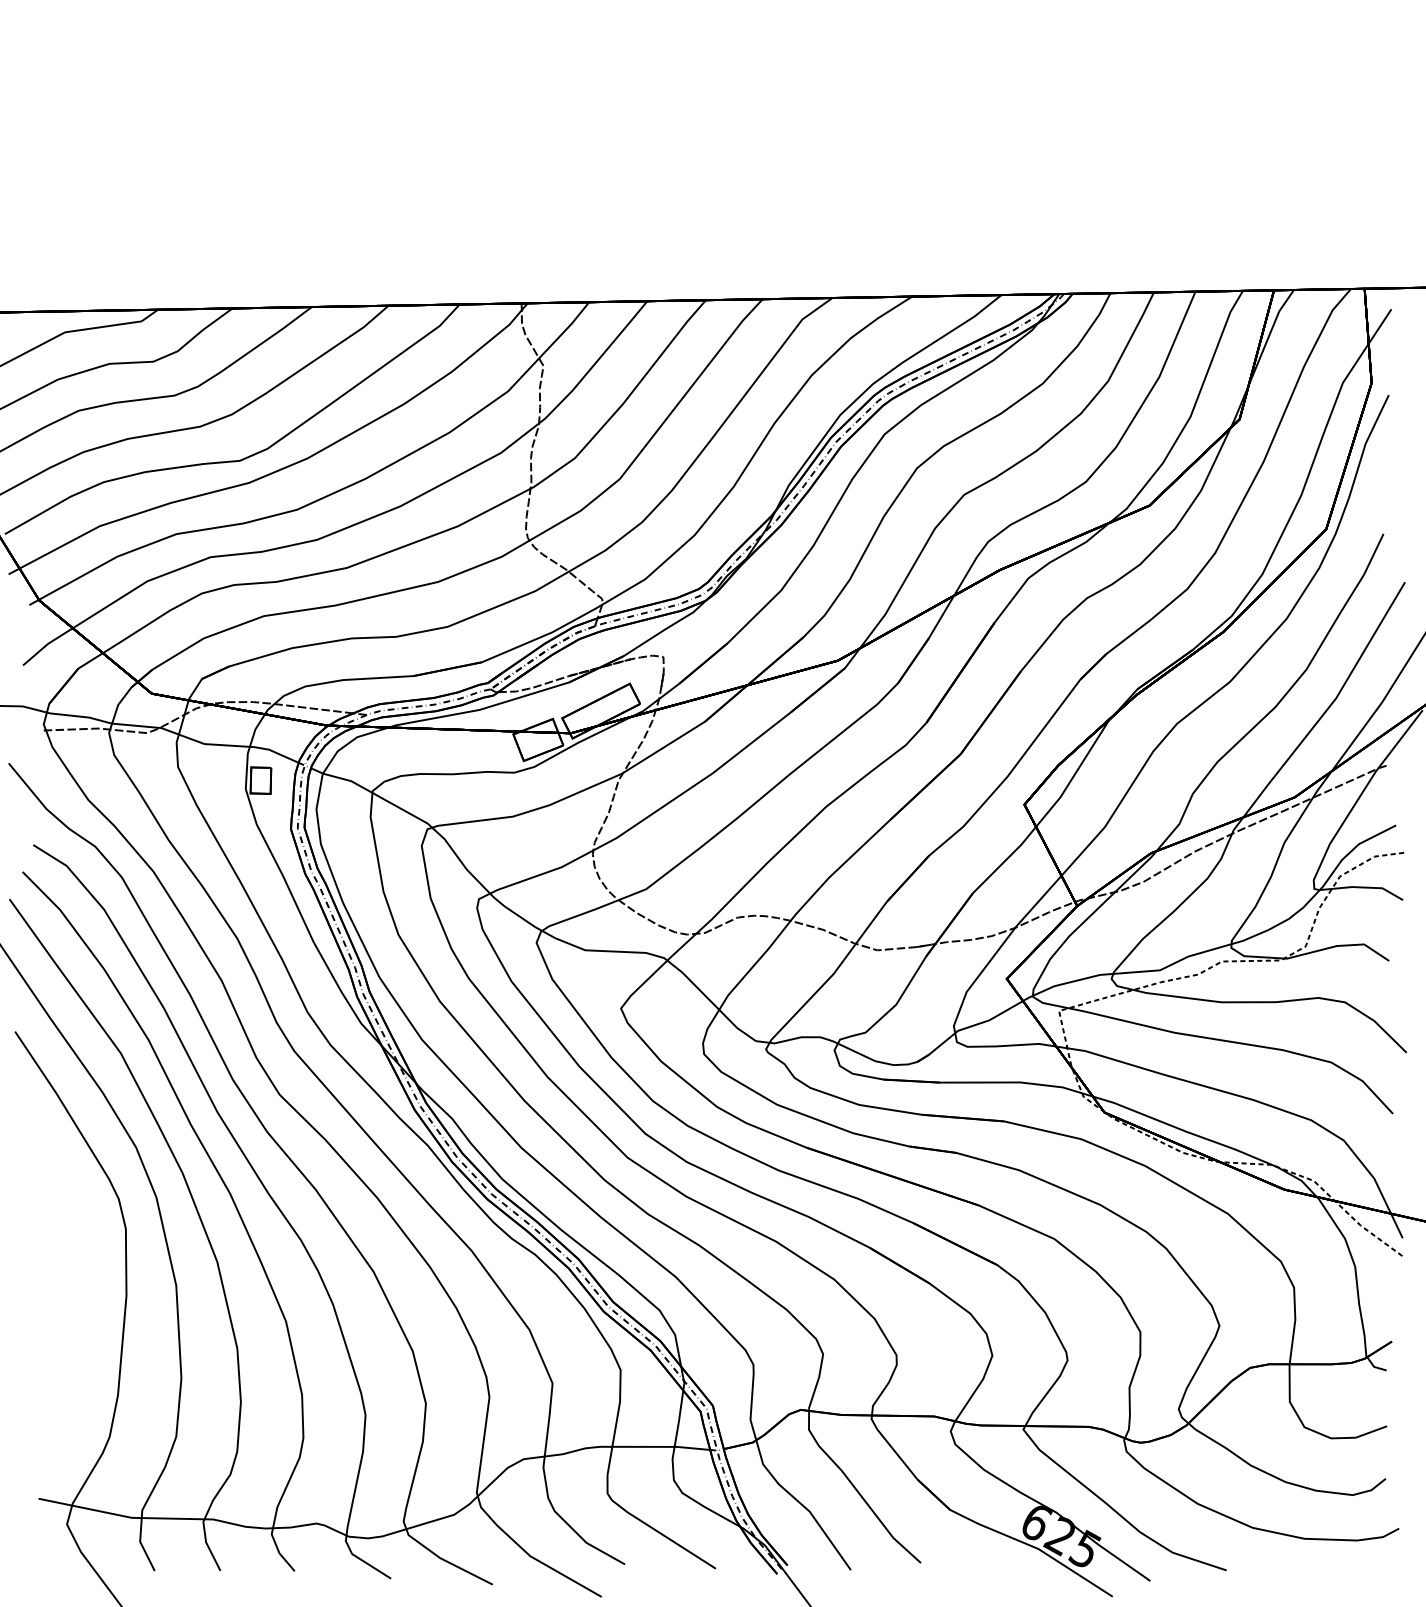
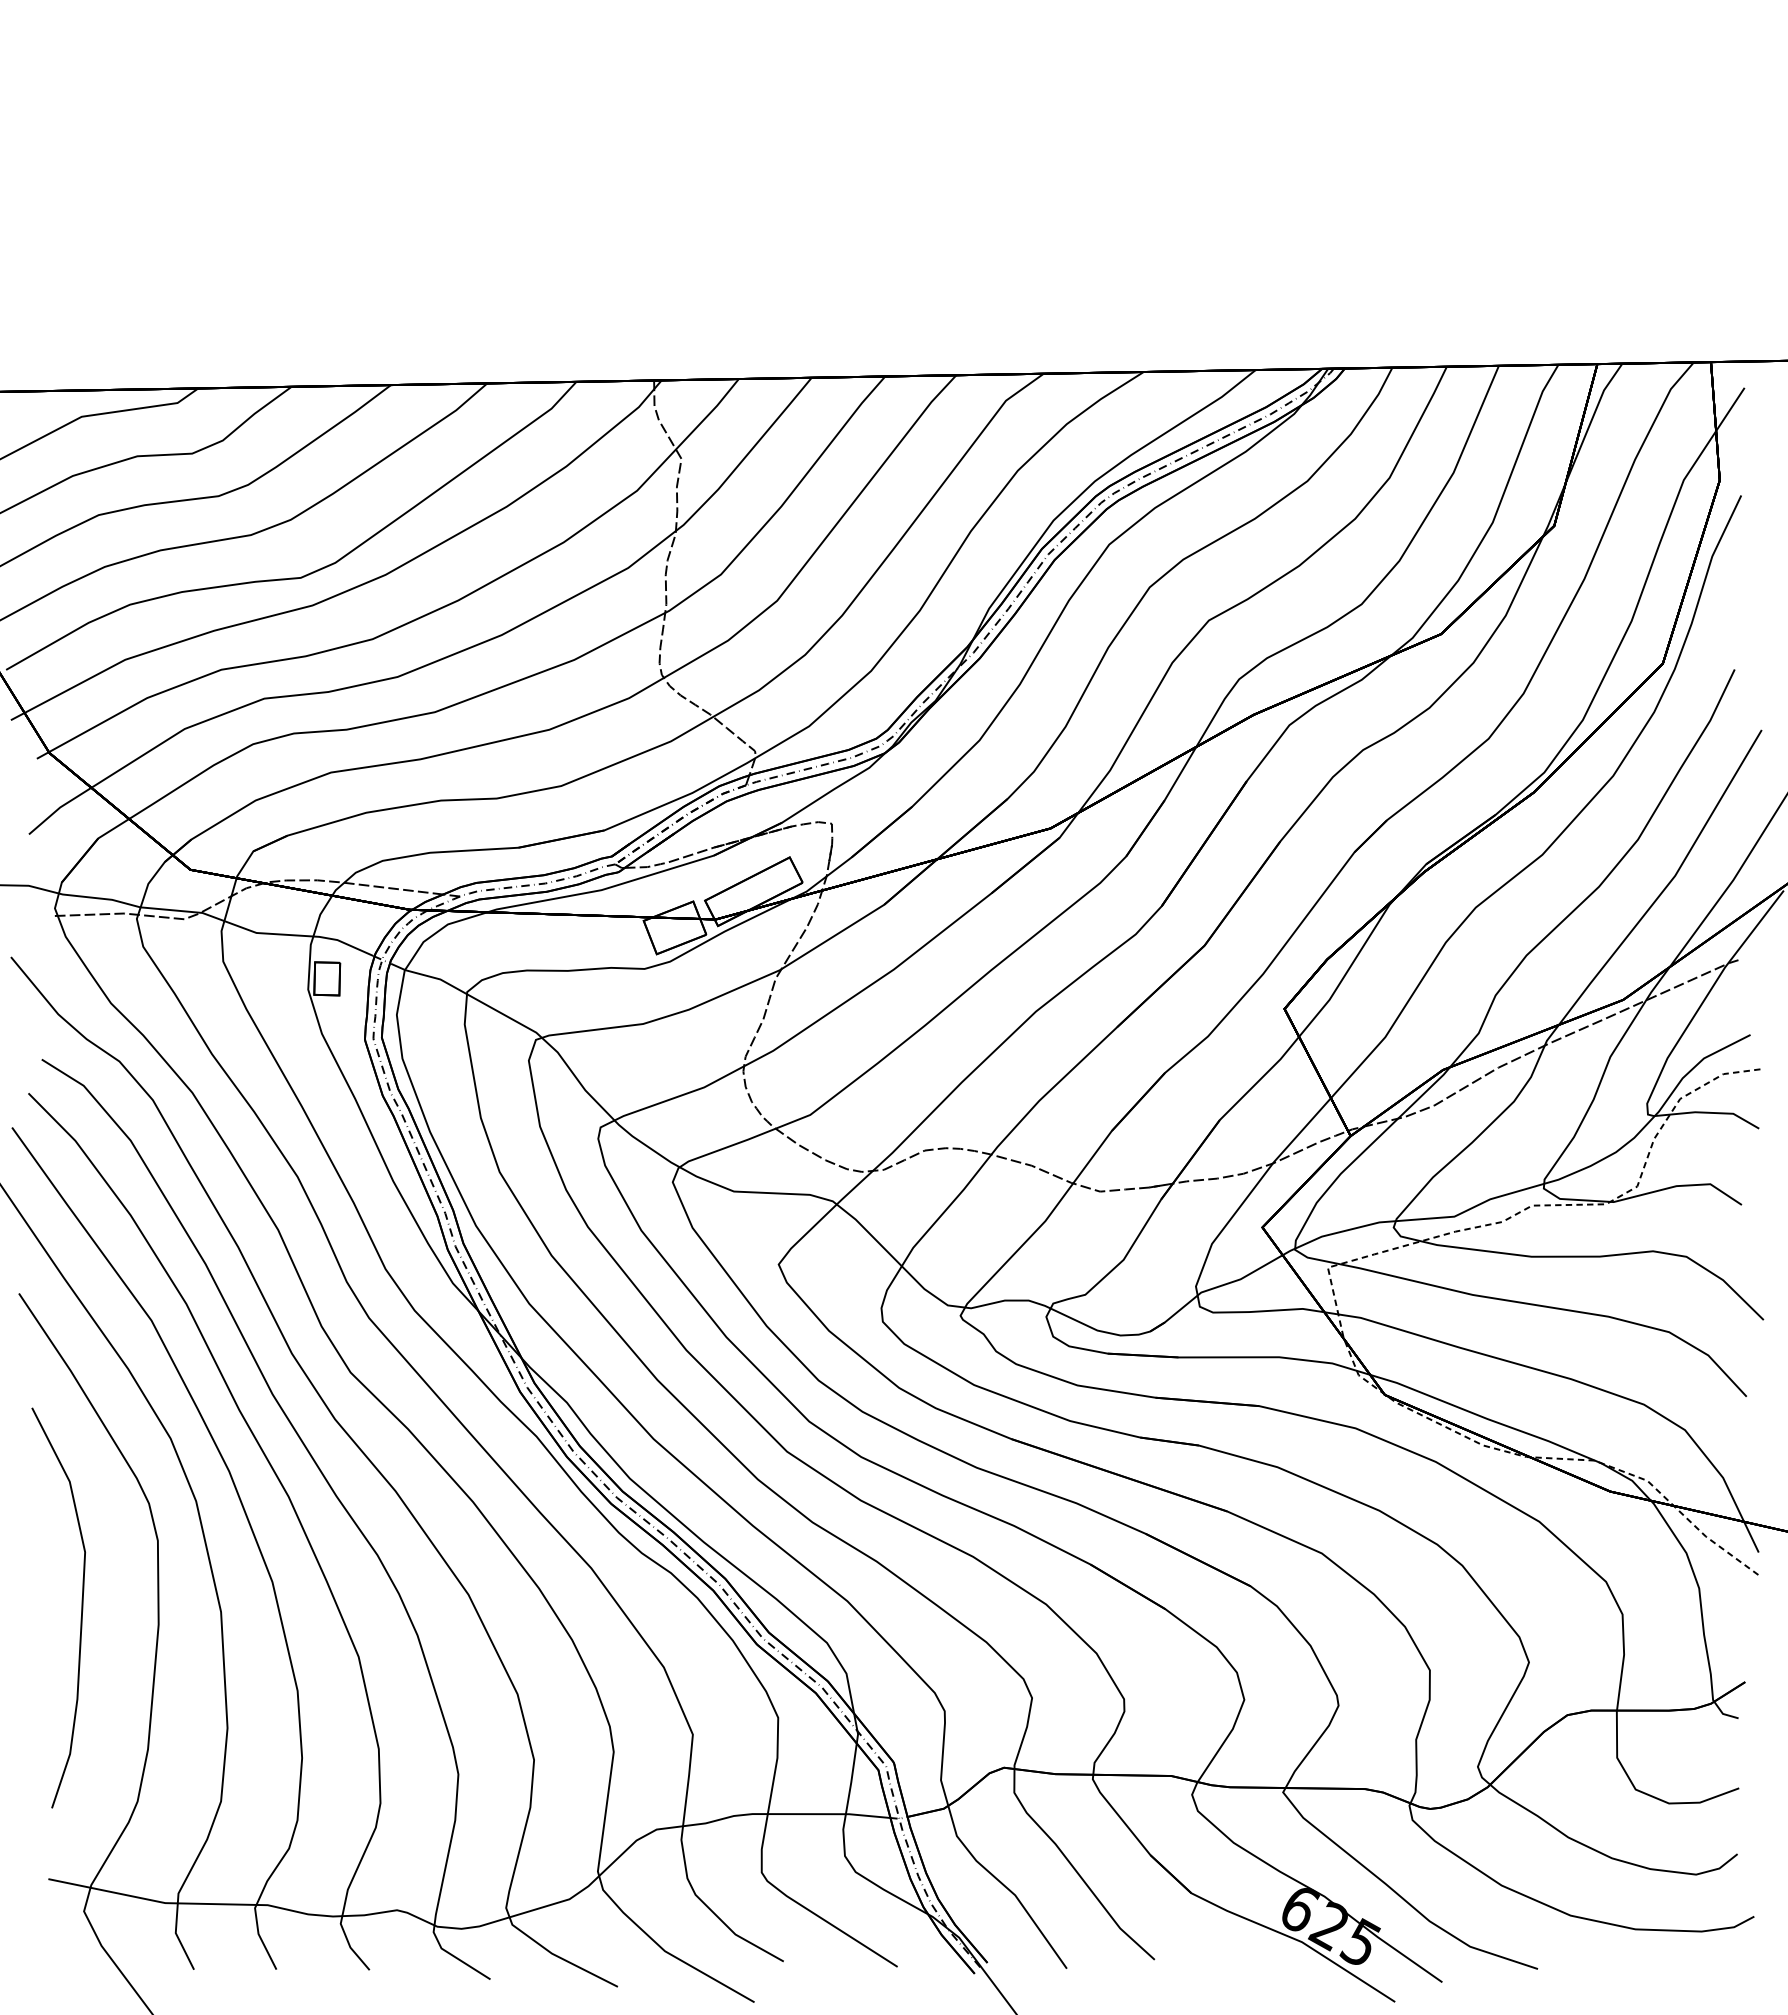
curve: (64, 1282) -> (81, 1607), added

